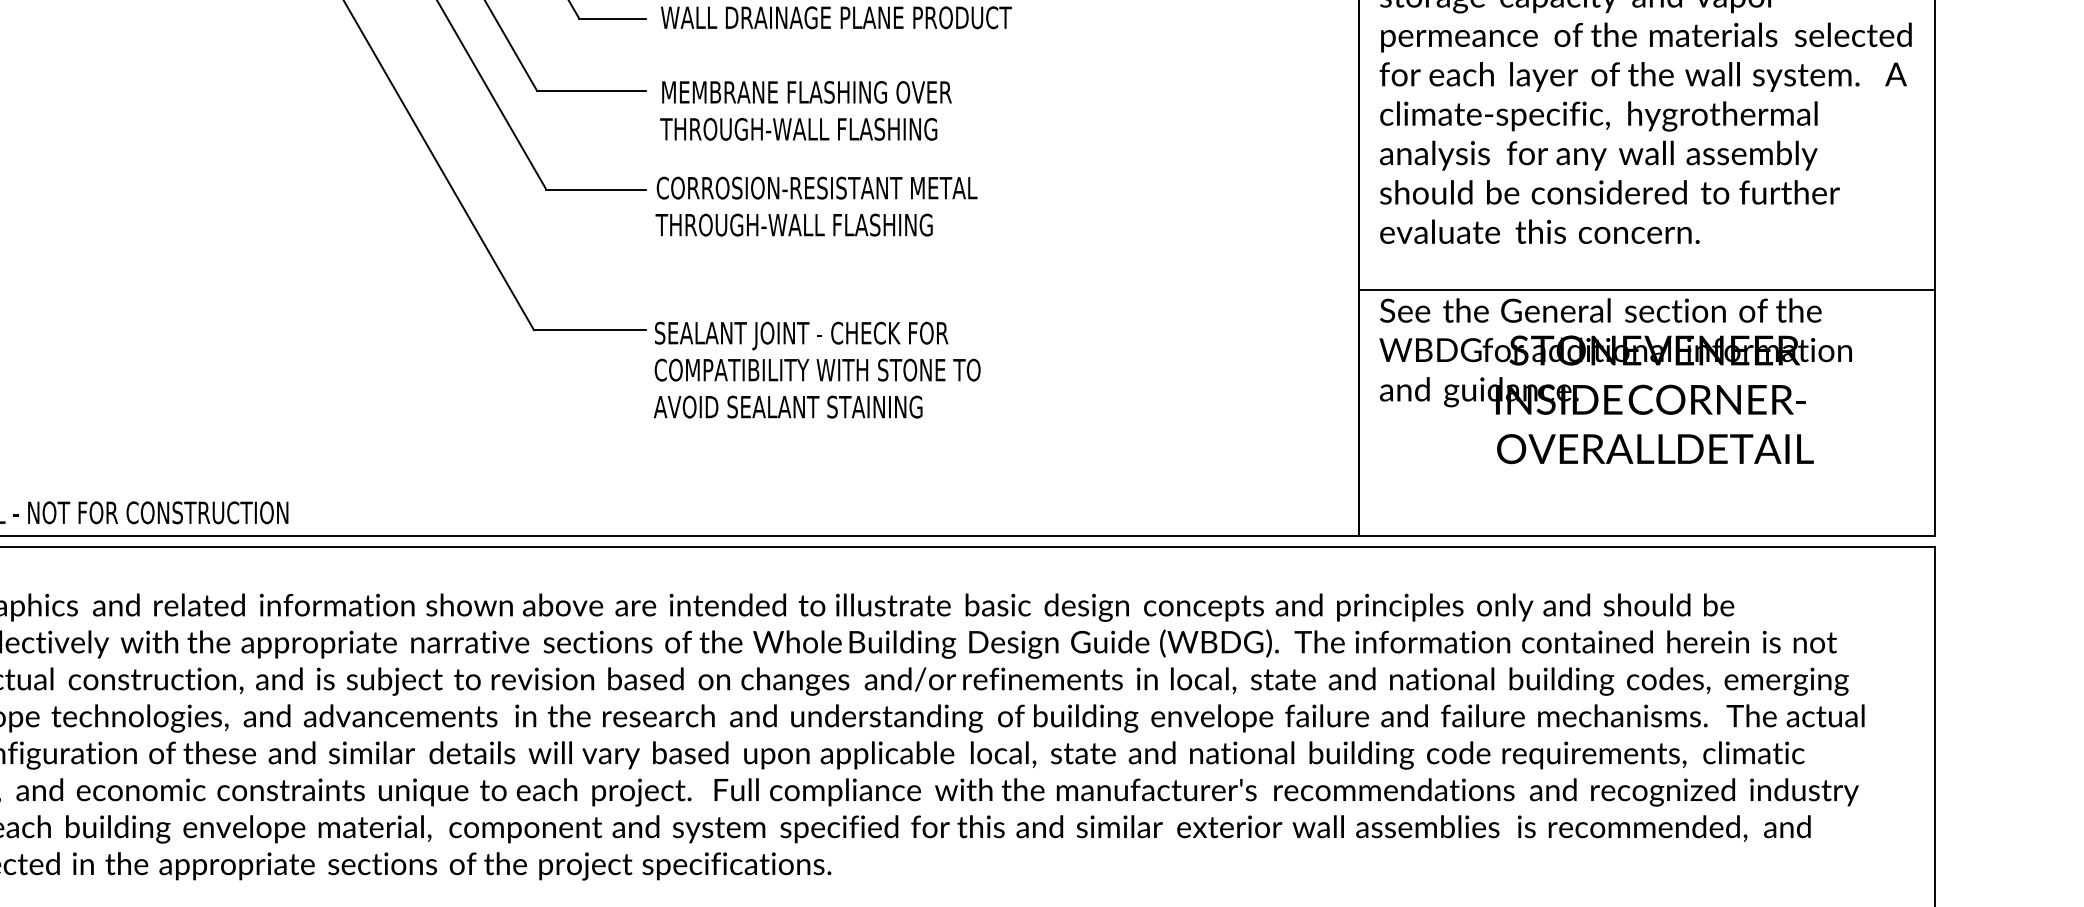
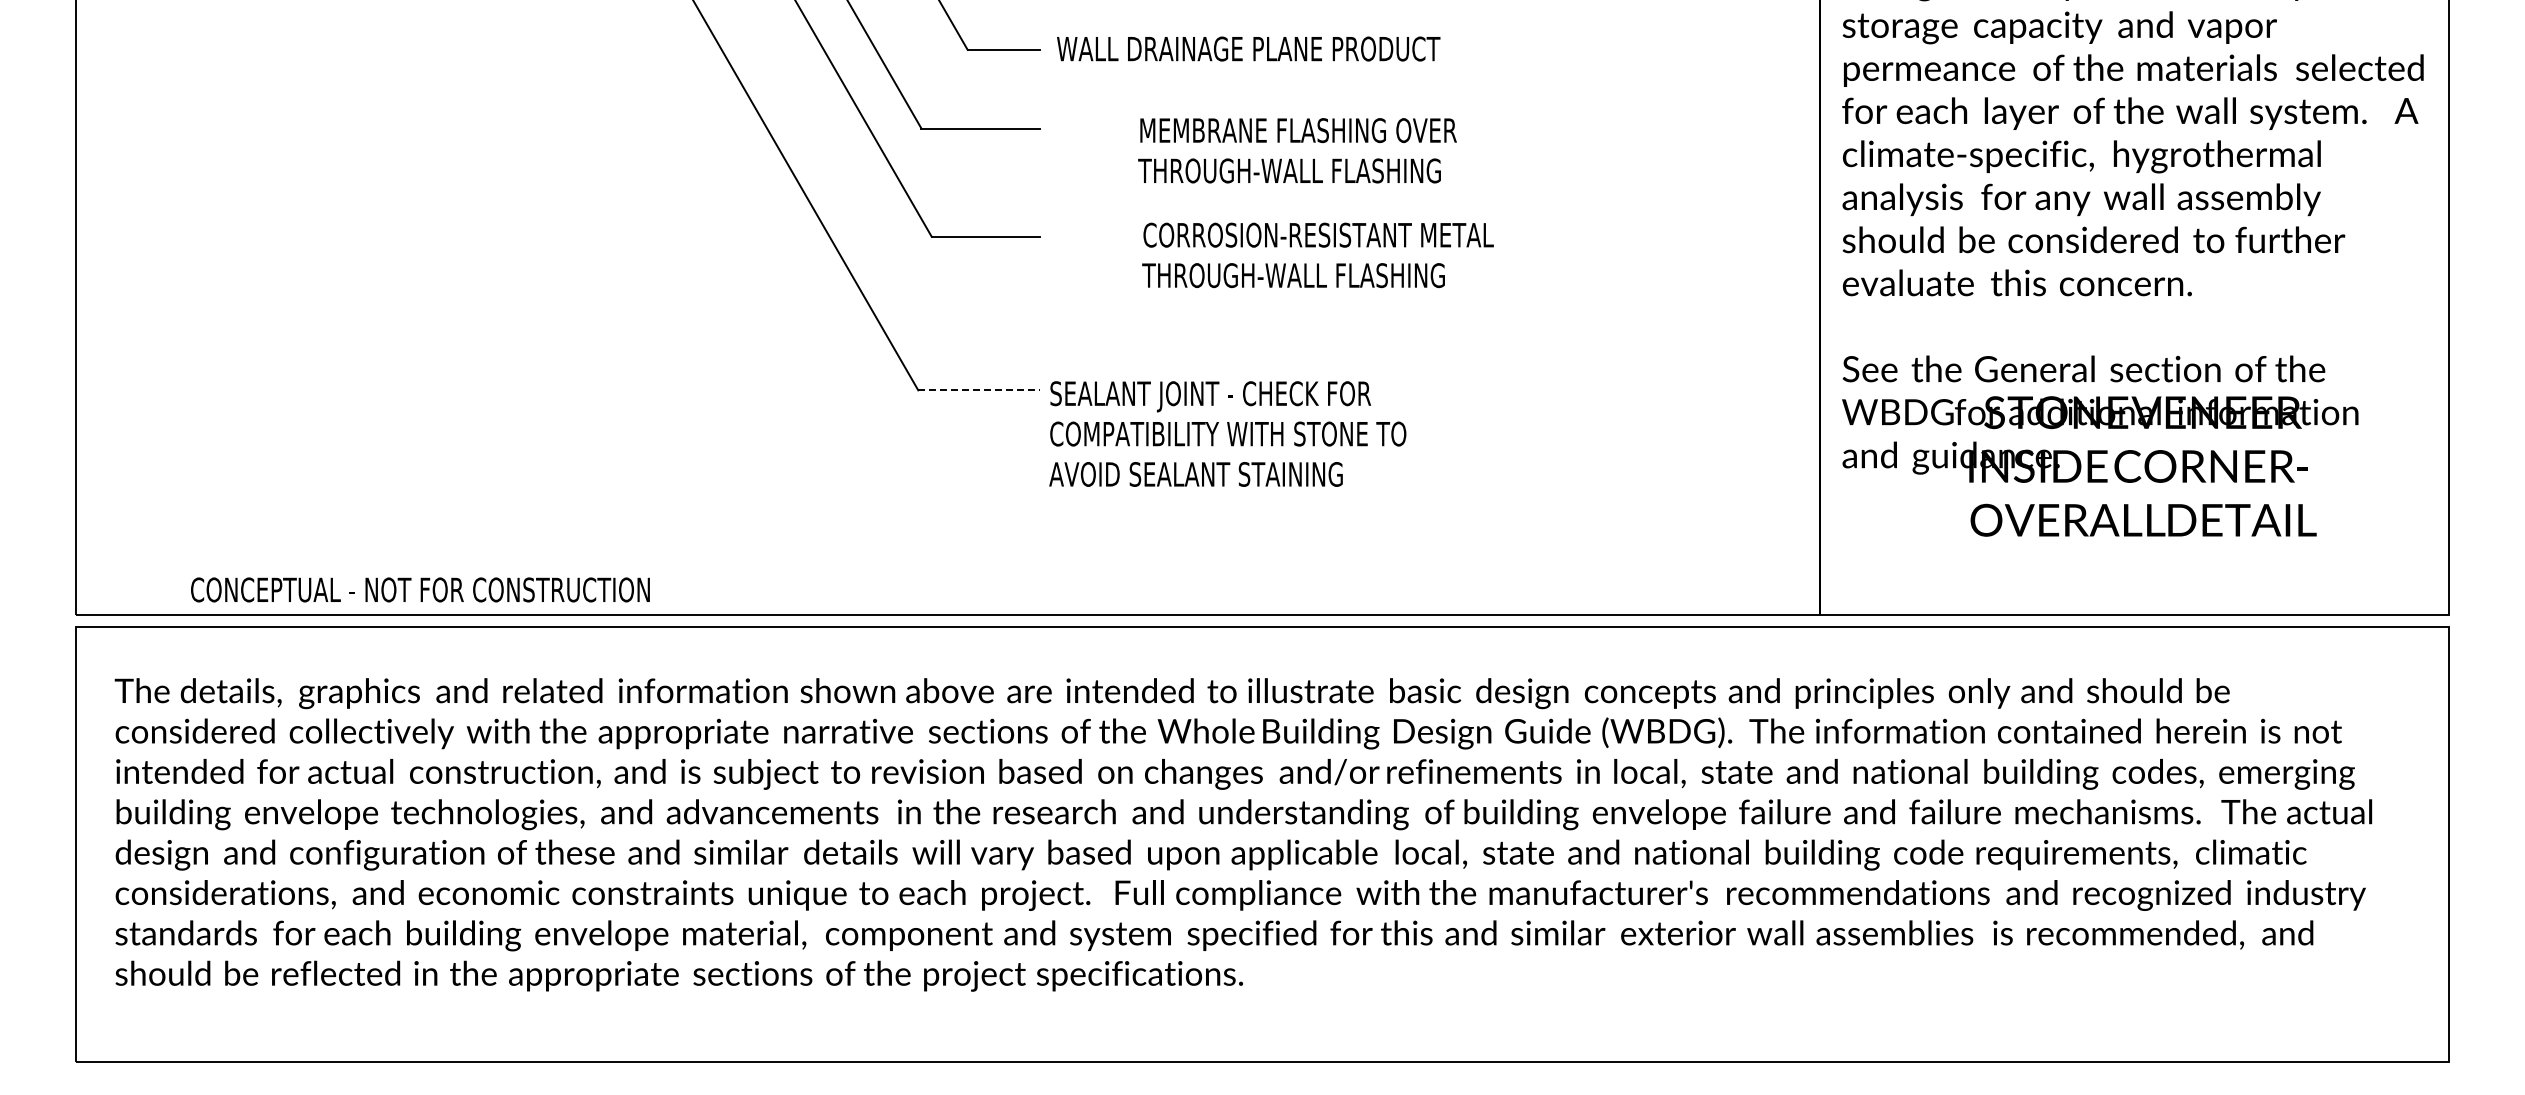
text: (806, 110) -> (1297, 150), moved
text: (816, 206) -> (1317, 255), moved
line: (1647, 290) -> (2134, 346), removed
line: (590, 330) -> (979, 390), solid -> dashed

